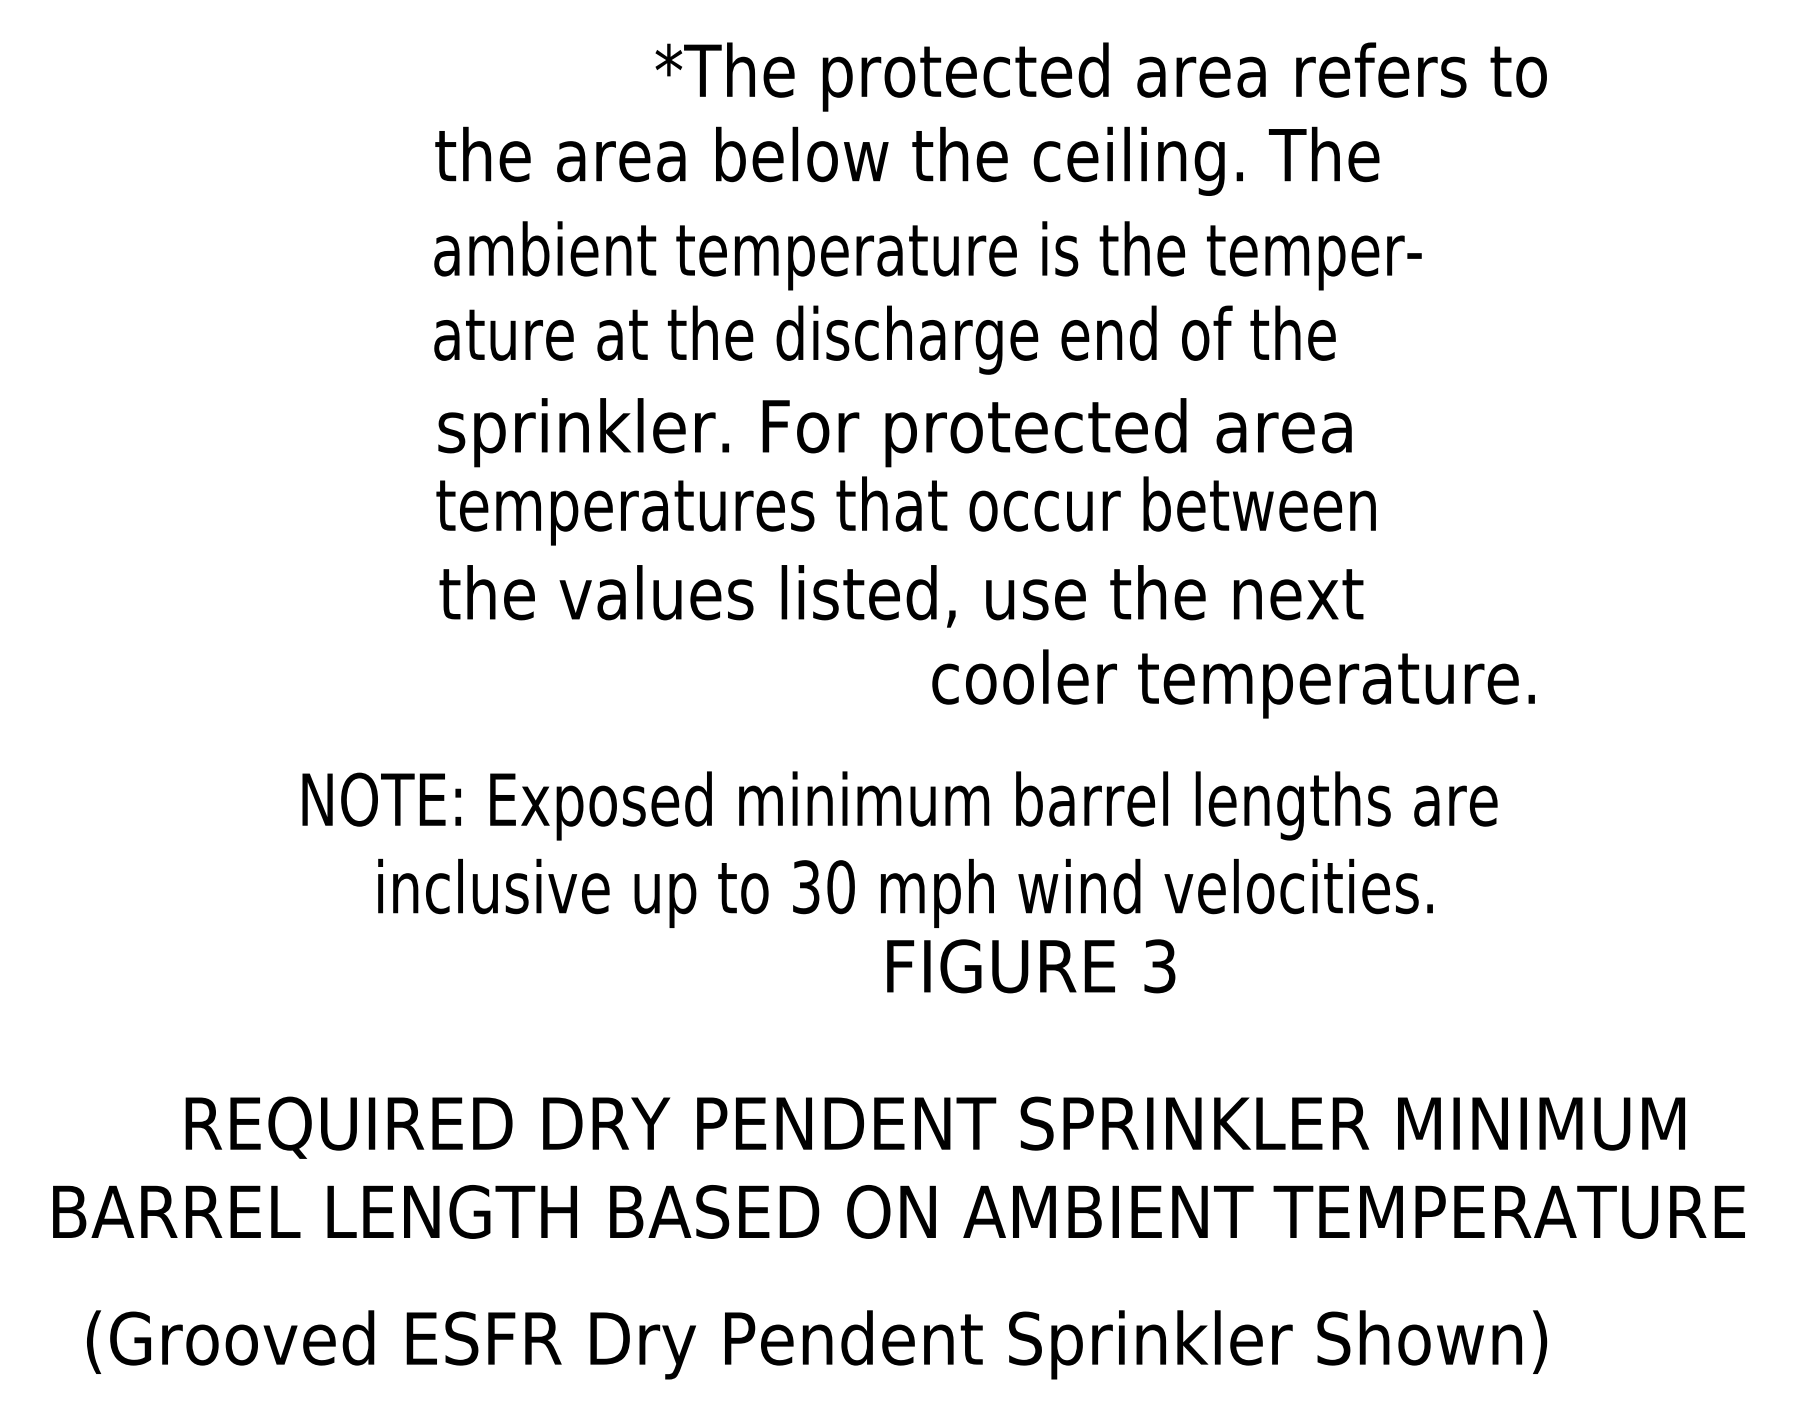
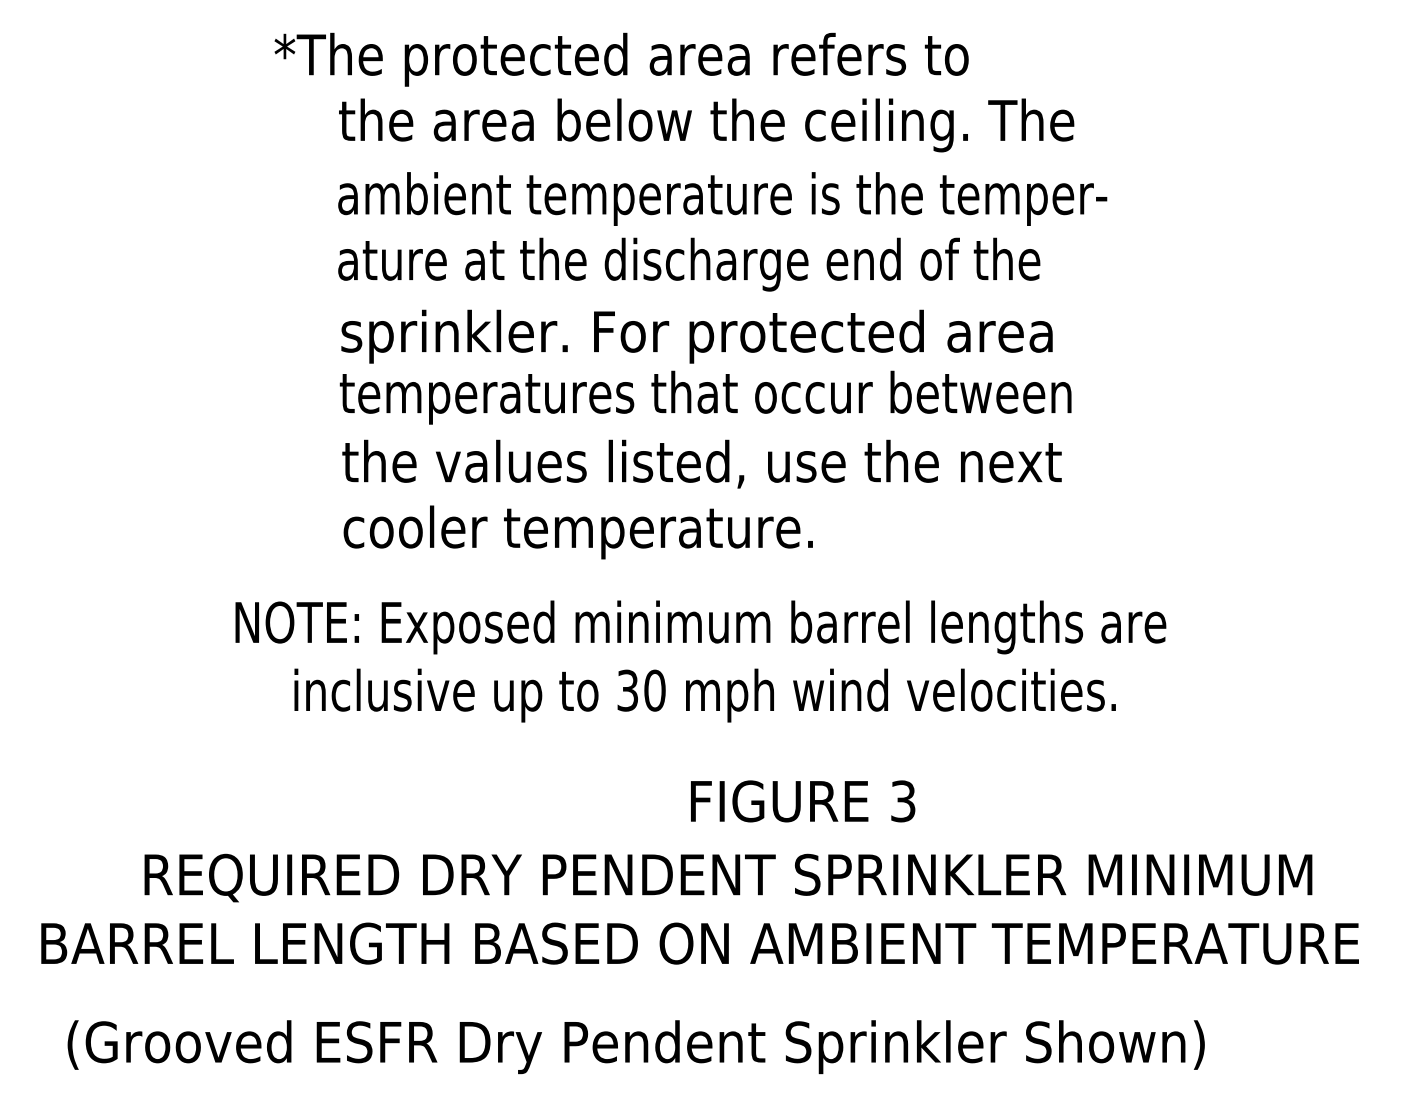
text: (1100, 76) -> (621, 59), moved
text: (1233, 683) -> (578, 532), moved
text: (1031, 966) -> (803, 801), moved

